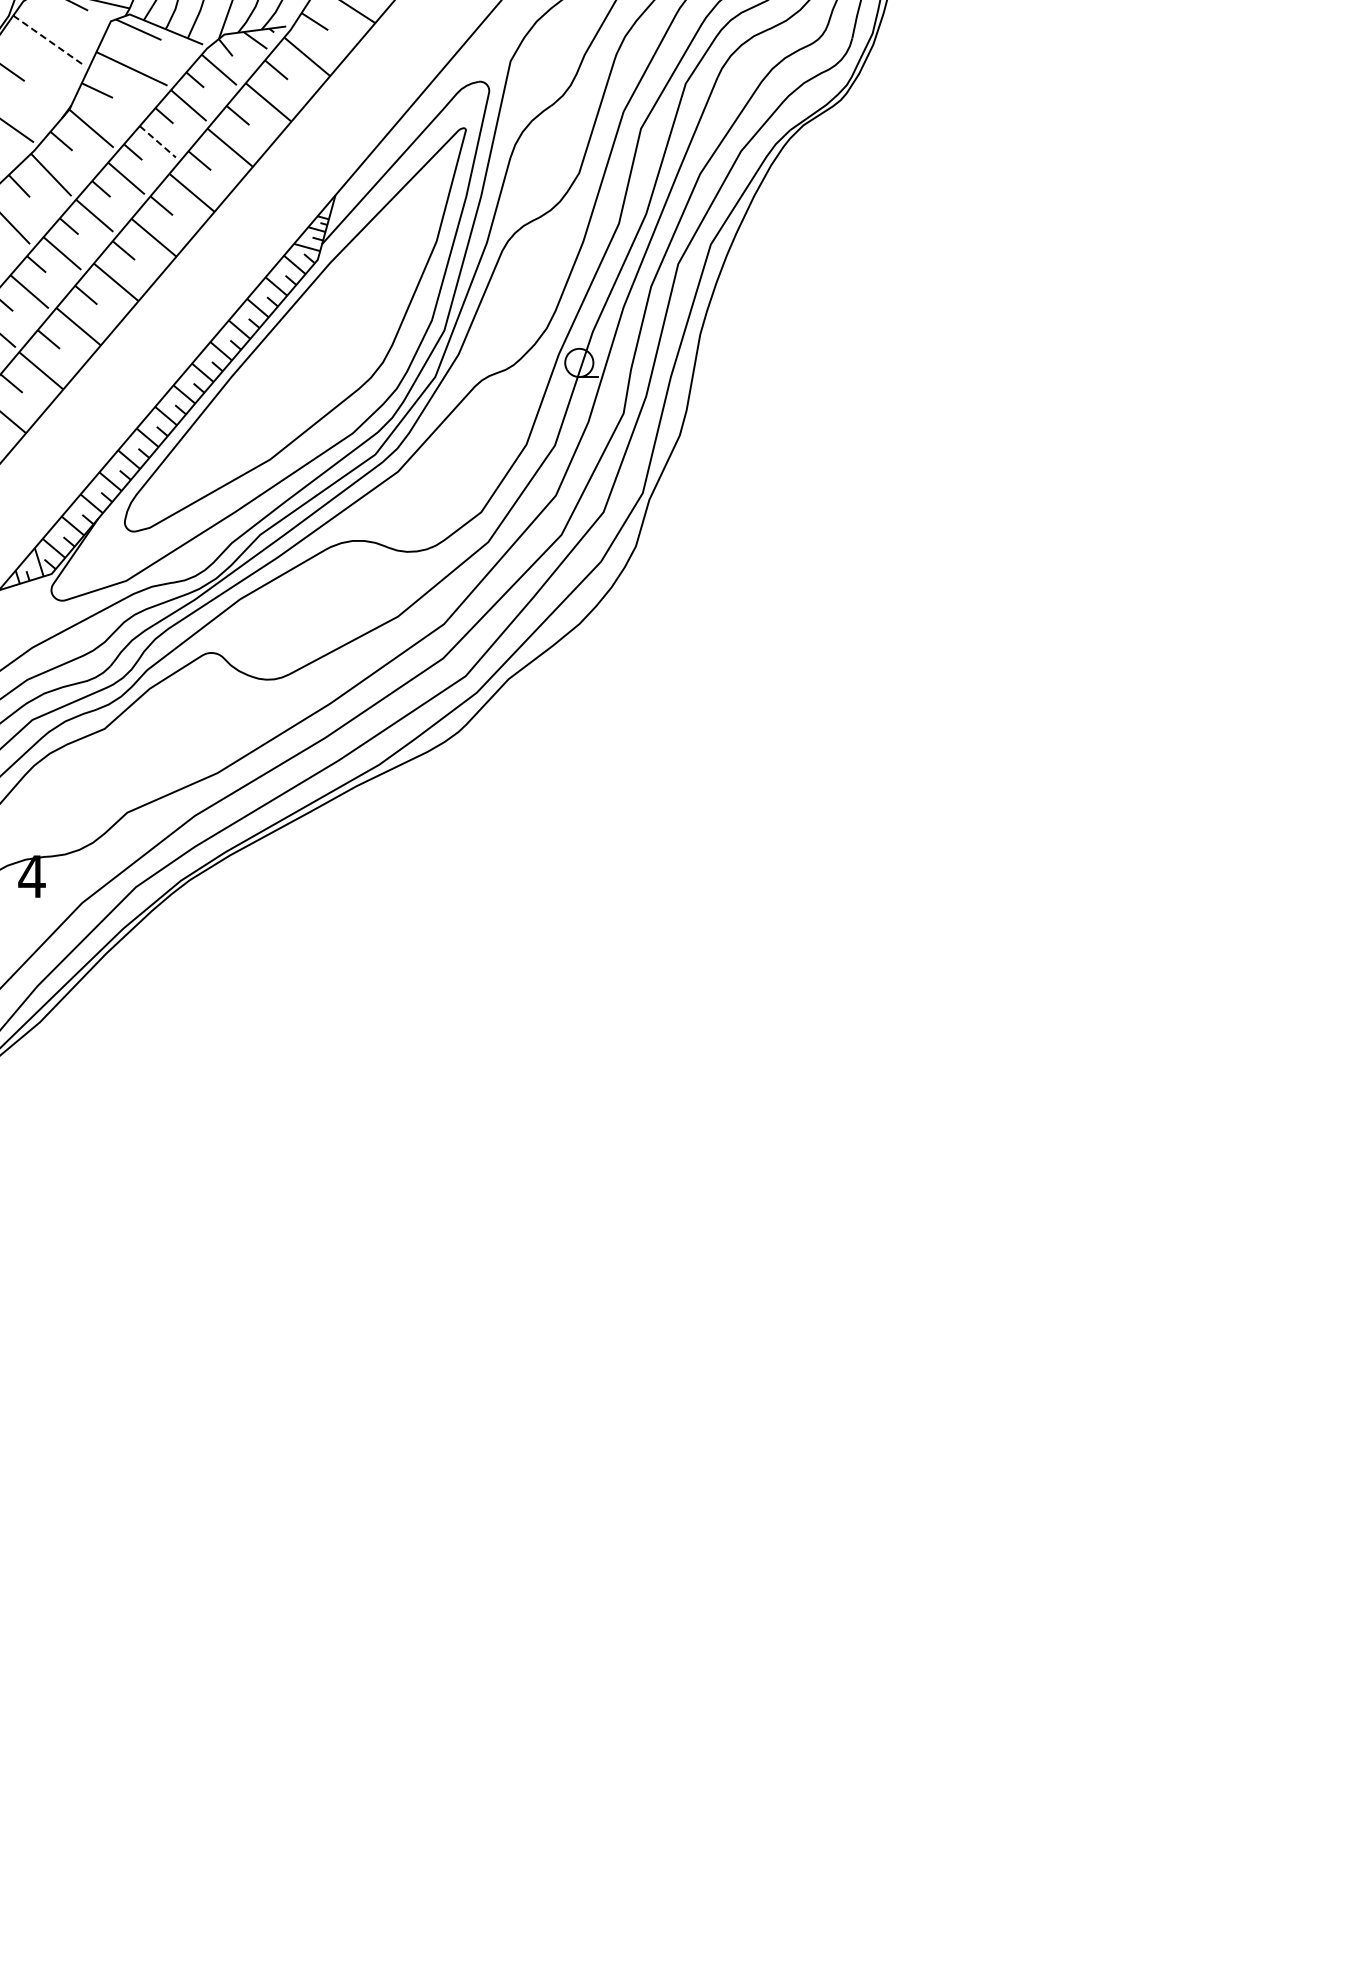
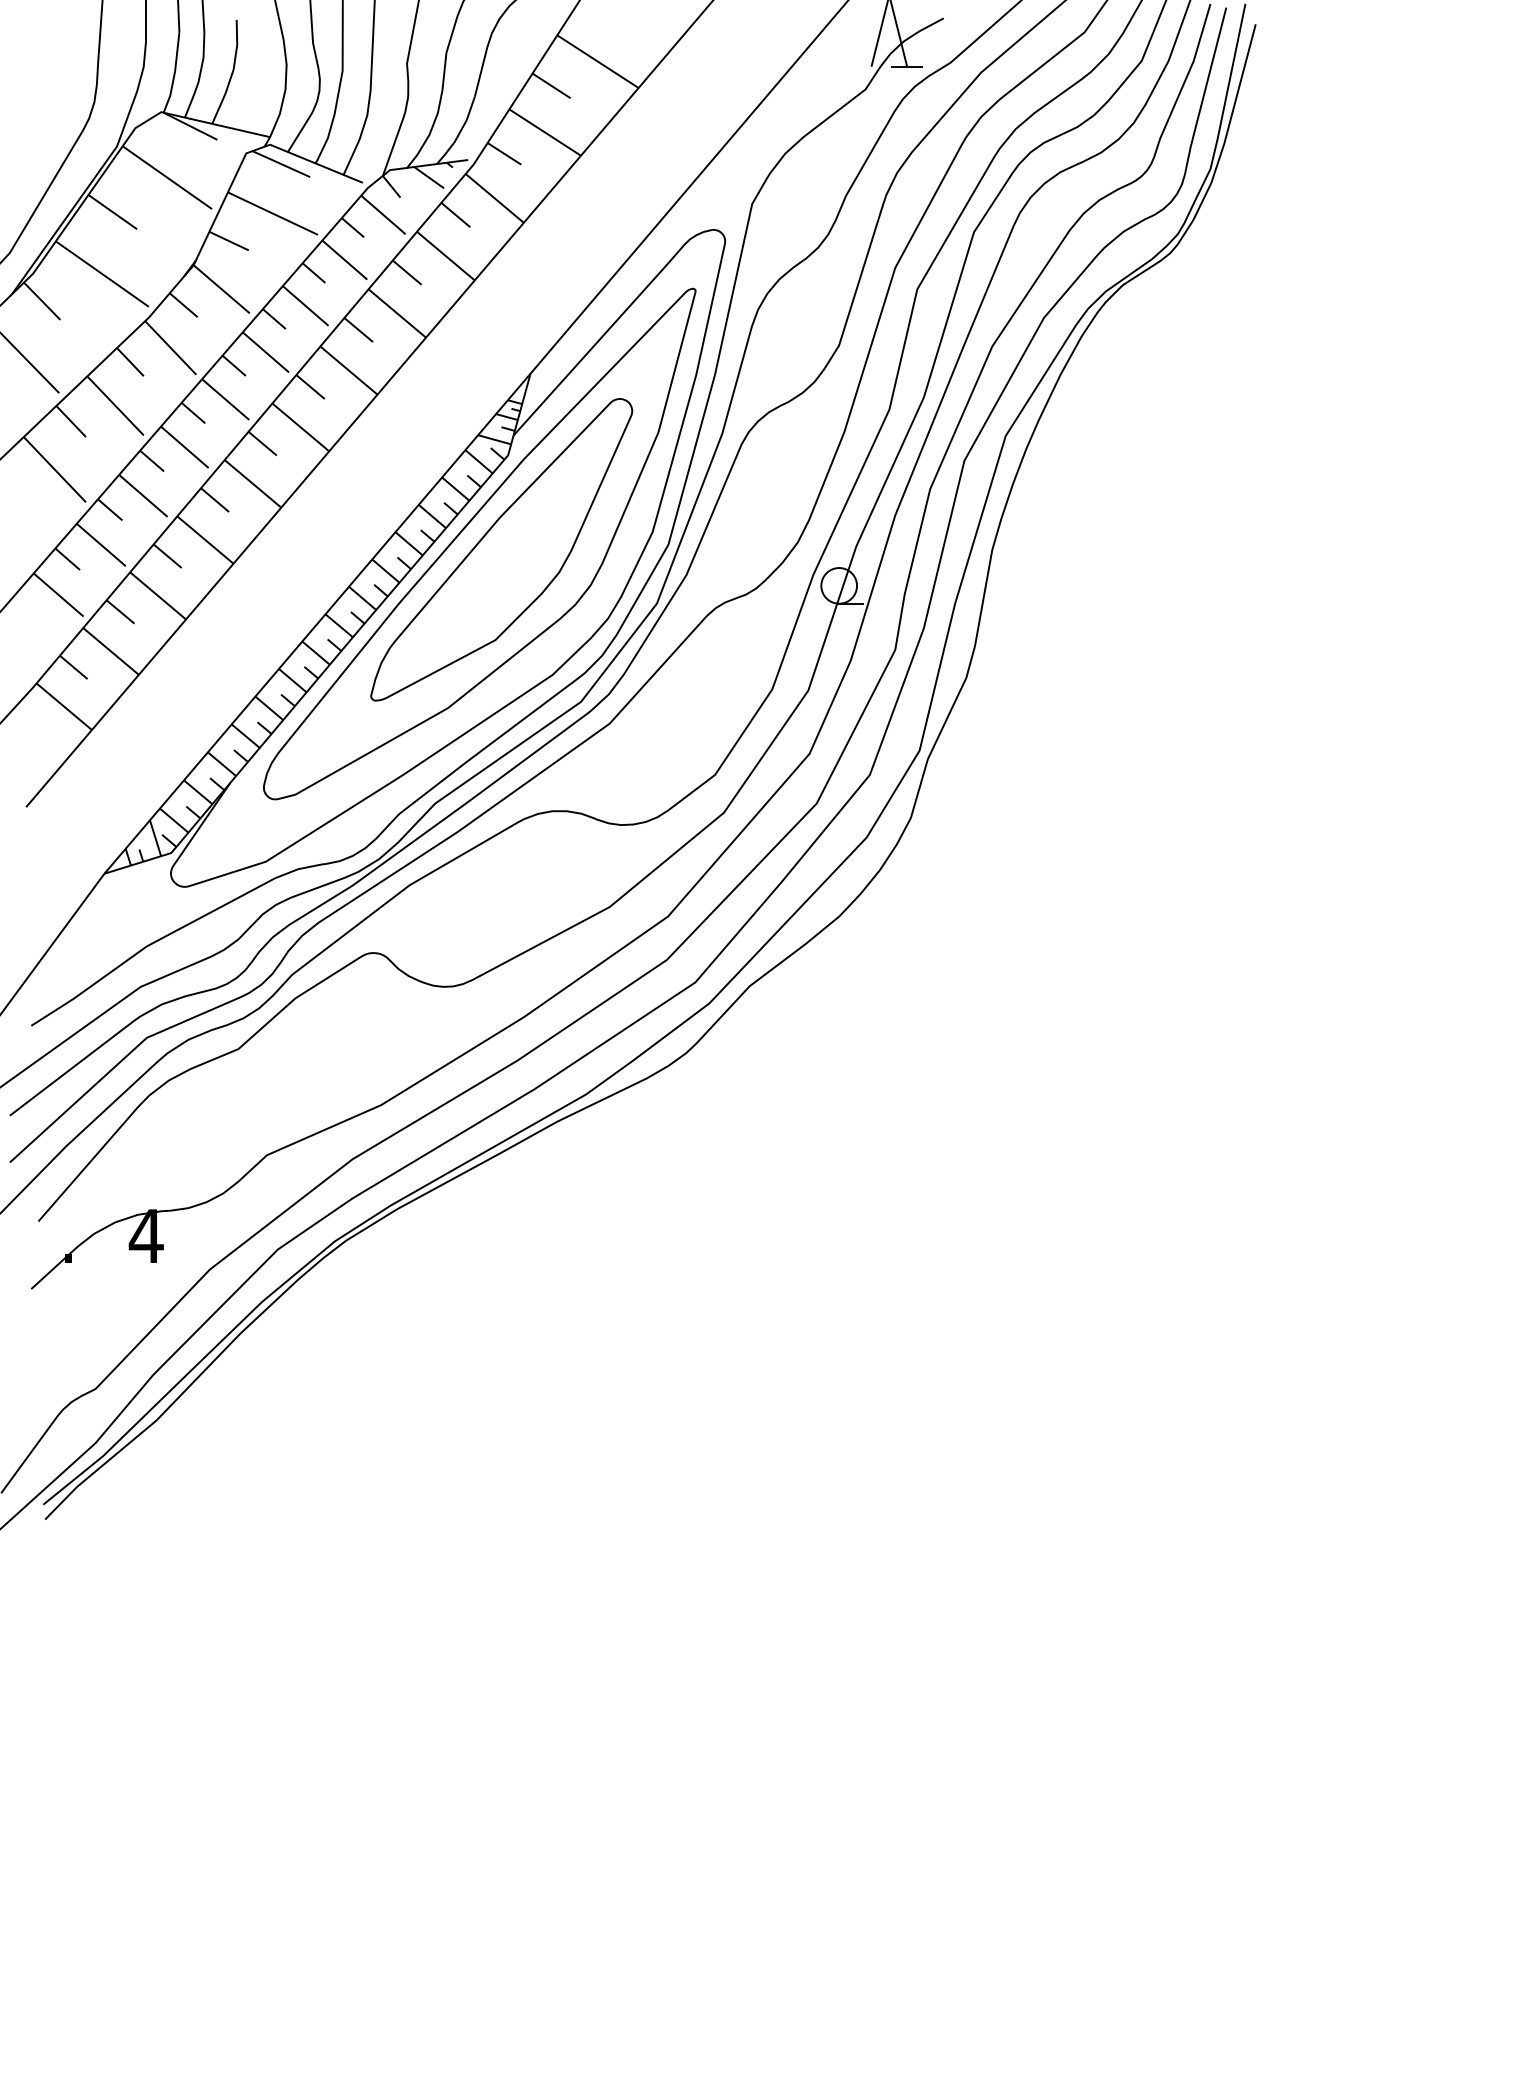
line: (49, 40) -> (168, 177), dashed -> solid
line: (157, 141) -> (305, 305), dashed -> solid
part: (312, 334) -> (501, 549), added

